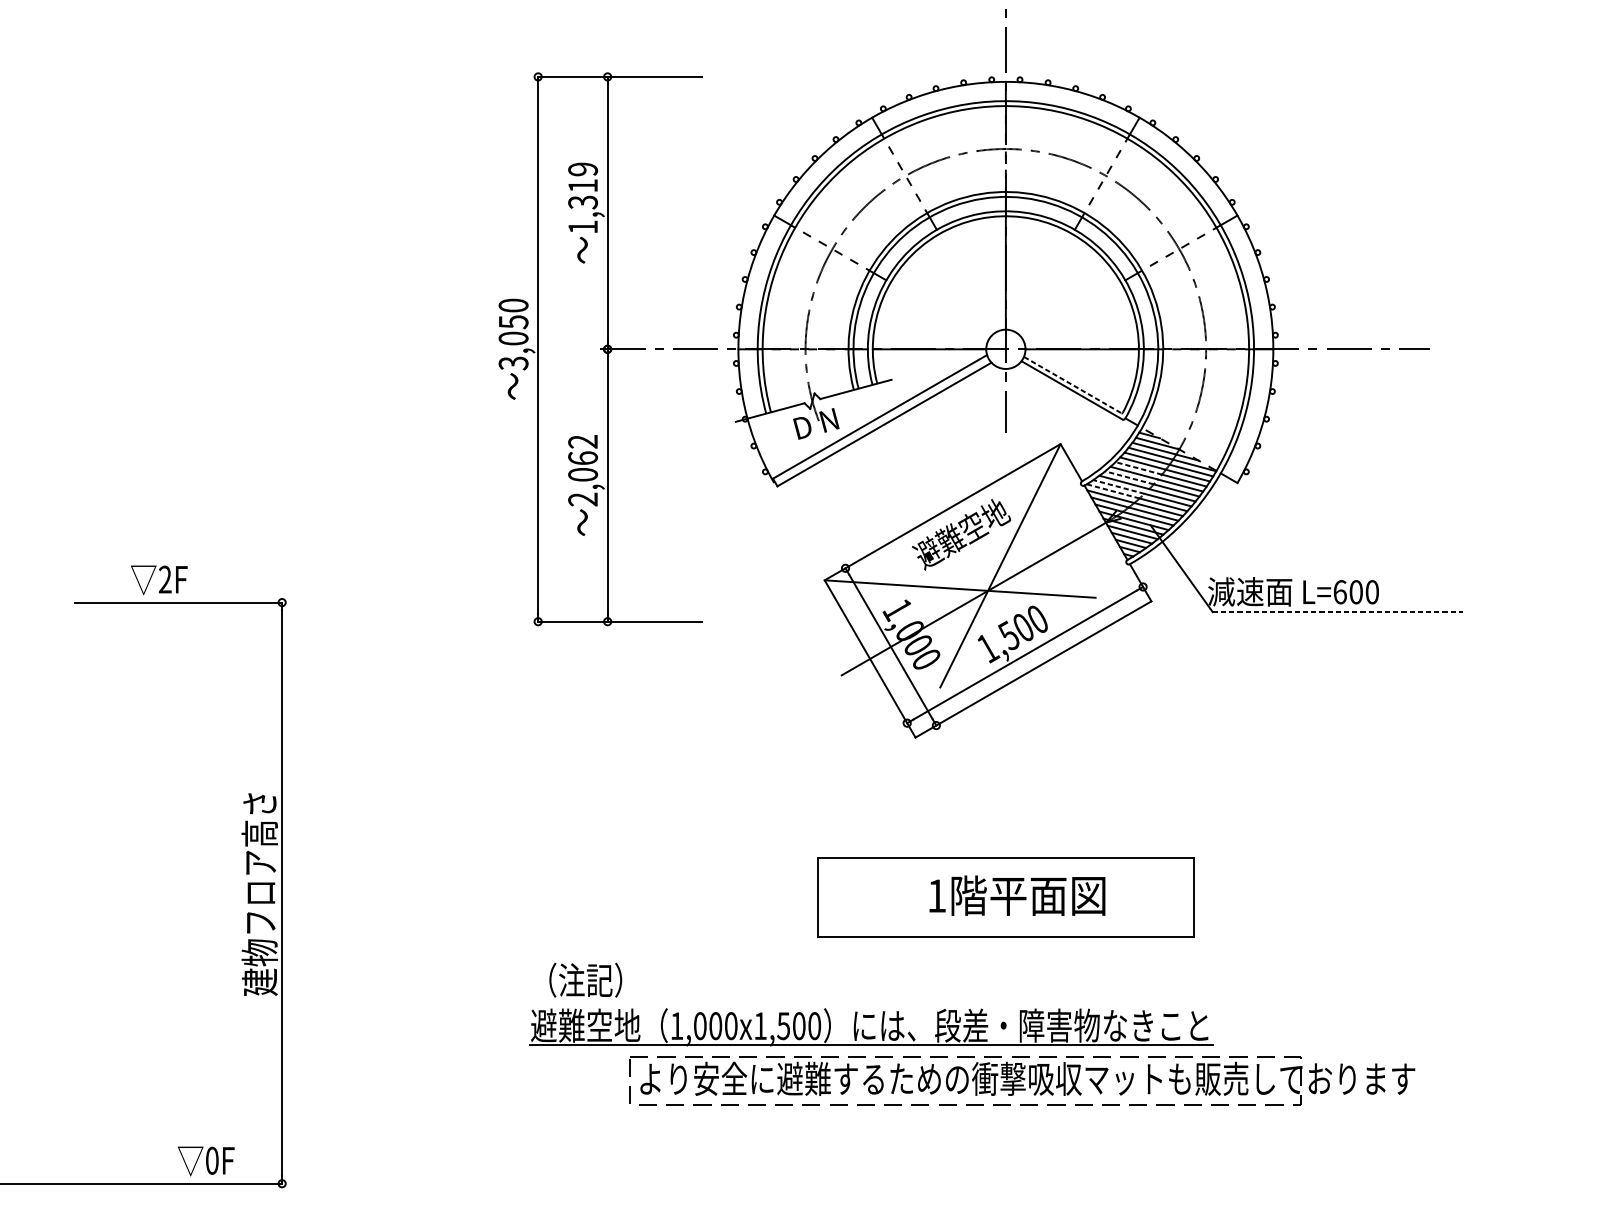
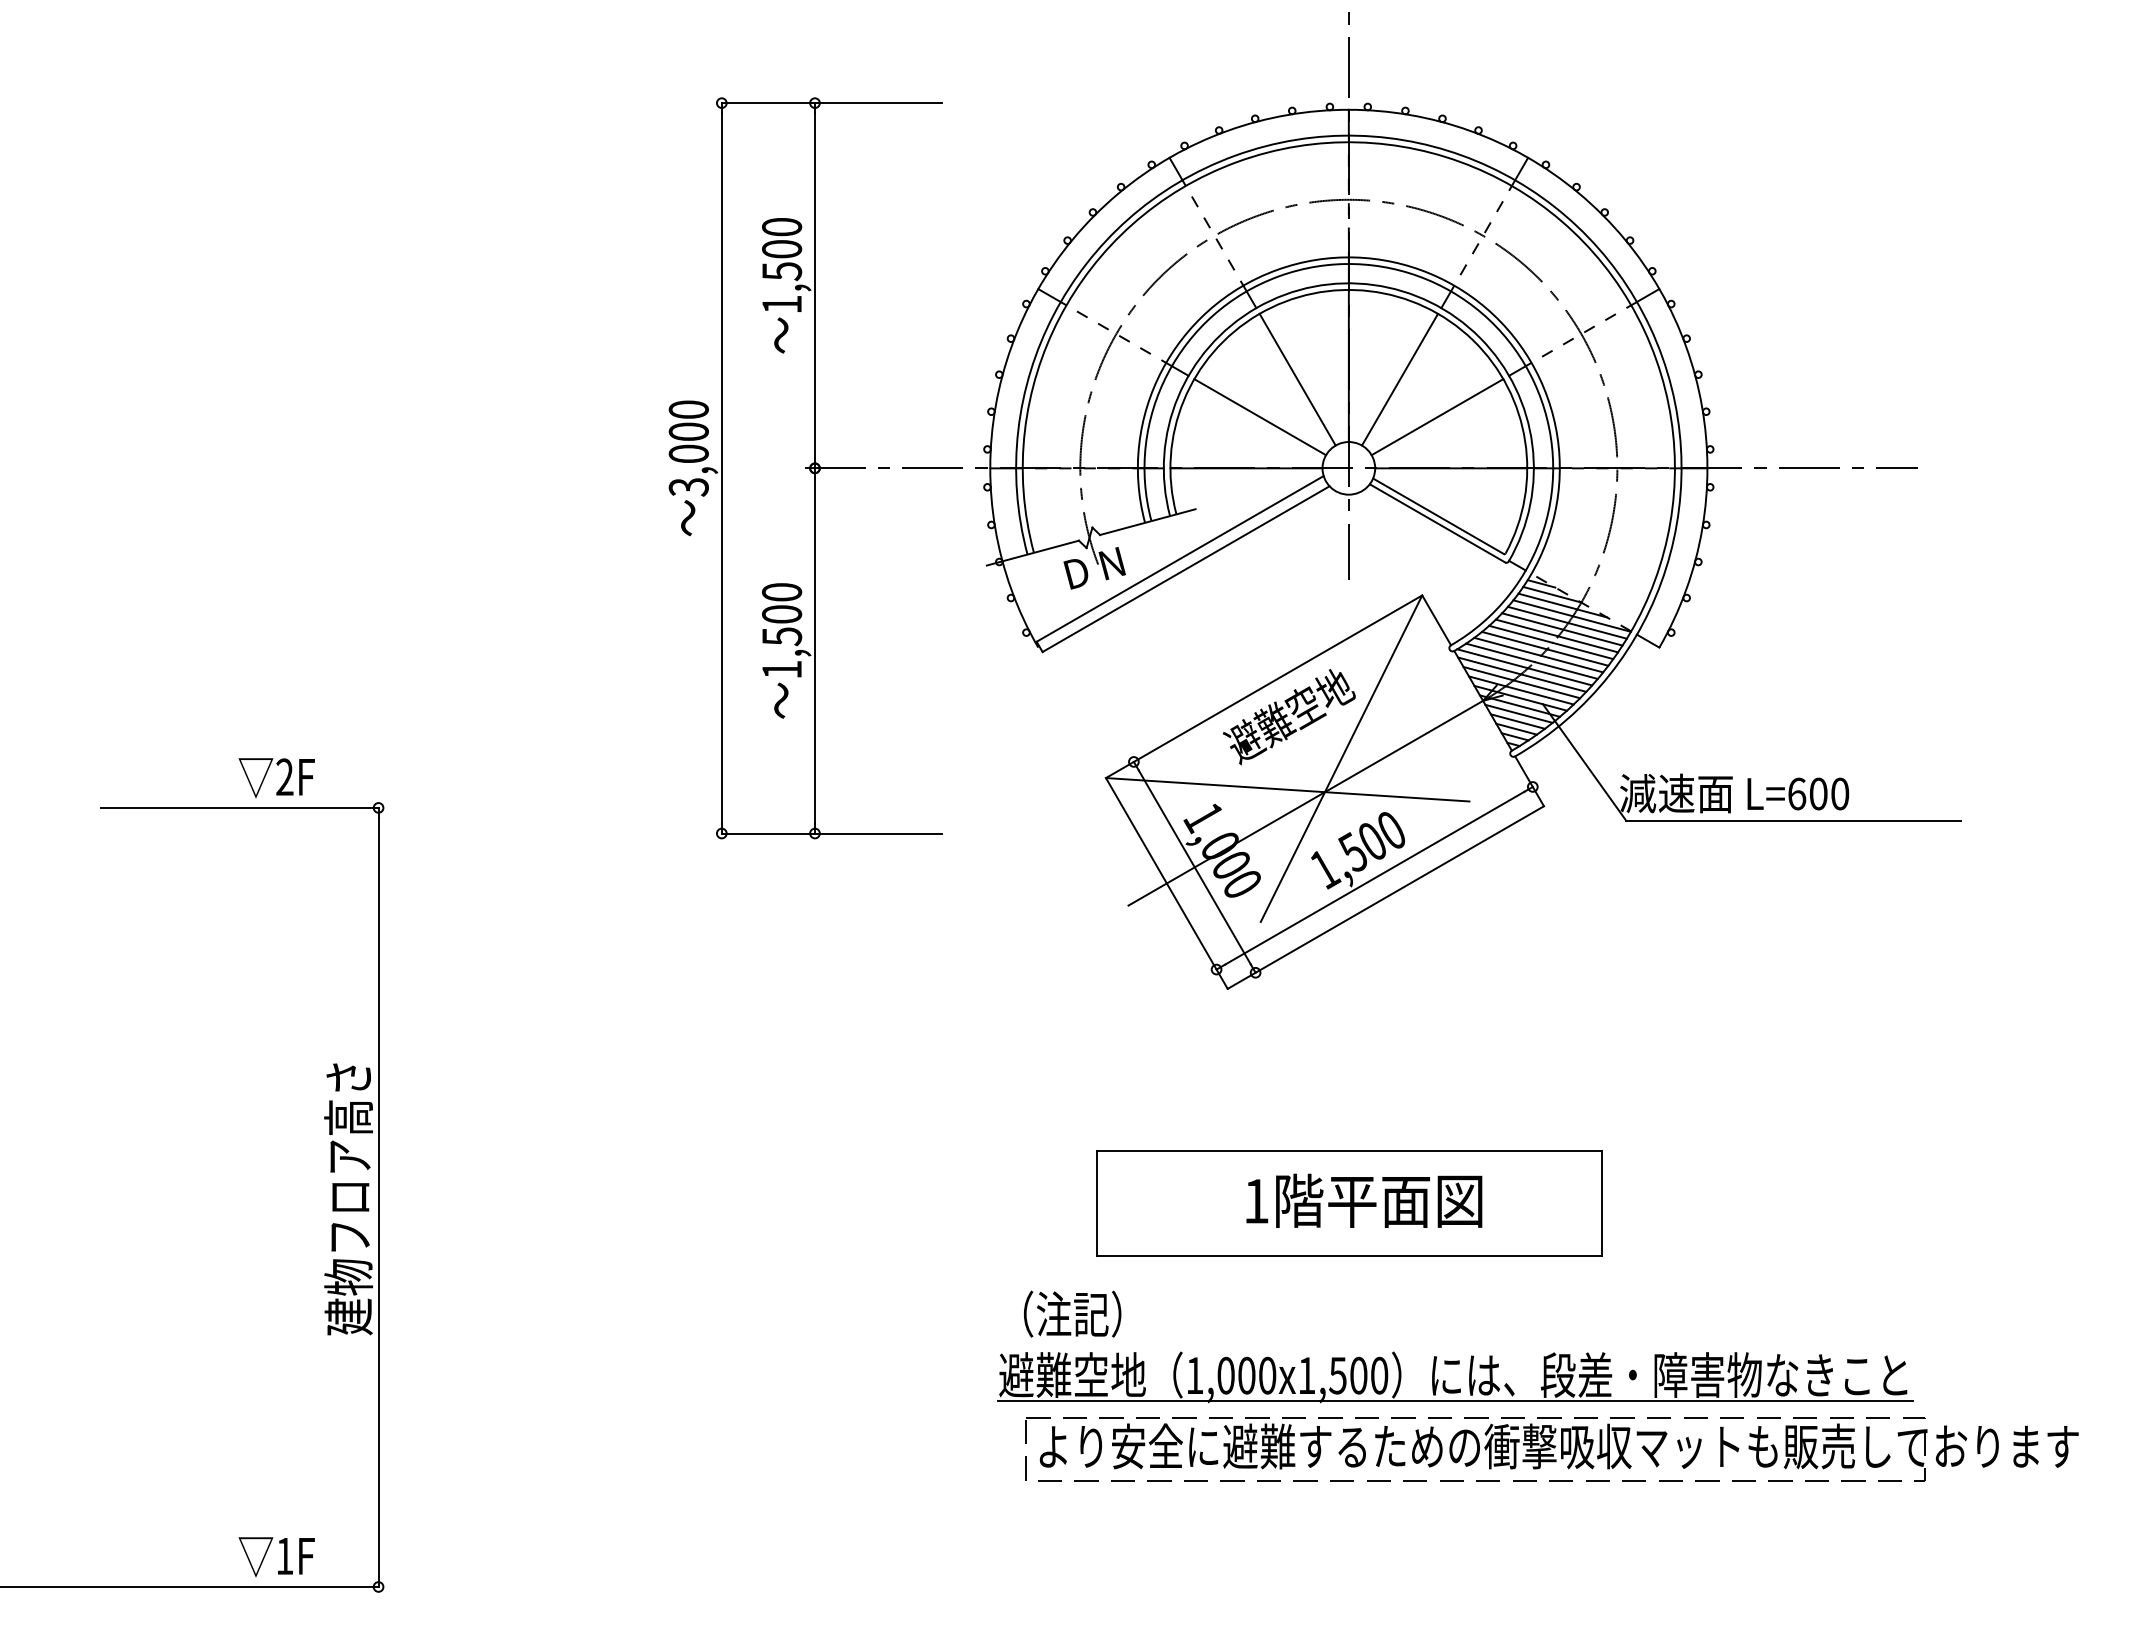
text: (583, 186) -> (782, 249), 1,319 -> 1,500
line: (967, 283) -> (1297, 379), added
line: (1044, 283) -> (1400, 379), added
line: (939, 311) -> (1260, 417), added
line: (1071, 311) -> (1437, 417), added
text: (513, 321) -> (688, 431), 3,050 -> 3,000
line: (1073, 385) -> (1439, 516), dashed -> solid
line: (1138, 468) -> (1526, 627), dashed -> solid
text: (583, 470) -> (782, 630), 2,062 -> 1,500
line: (1129, 477) -> (1514, 640), dashed -> solid
line: (1118, 486) -> (1500, 652), dashed -> solid
line: (1113, 491) -> (1492, 658), dashed -> solid
text: (159, 580) -> (276, 778), moved
line: (1337, 612) -> (1793, 820), dashed -> solid
part: (871, 1014) -> (1455, 1360), moved
part: (1022, 1081) -> (1551, 1449), moved
text: (211, 1160) -> (284, 1556), 0F -> 1F

